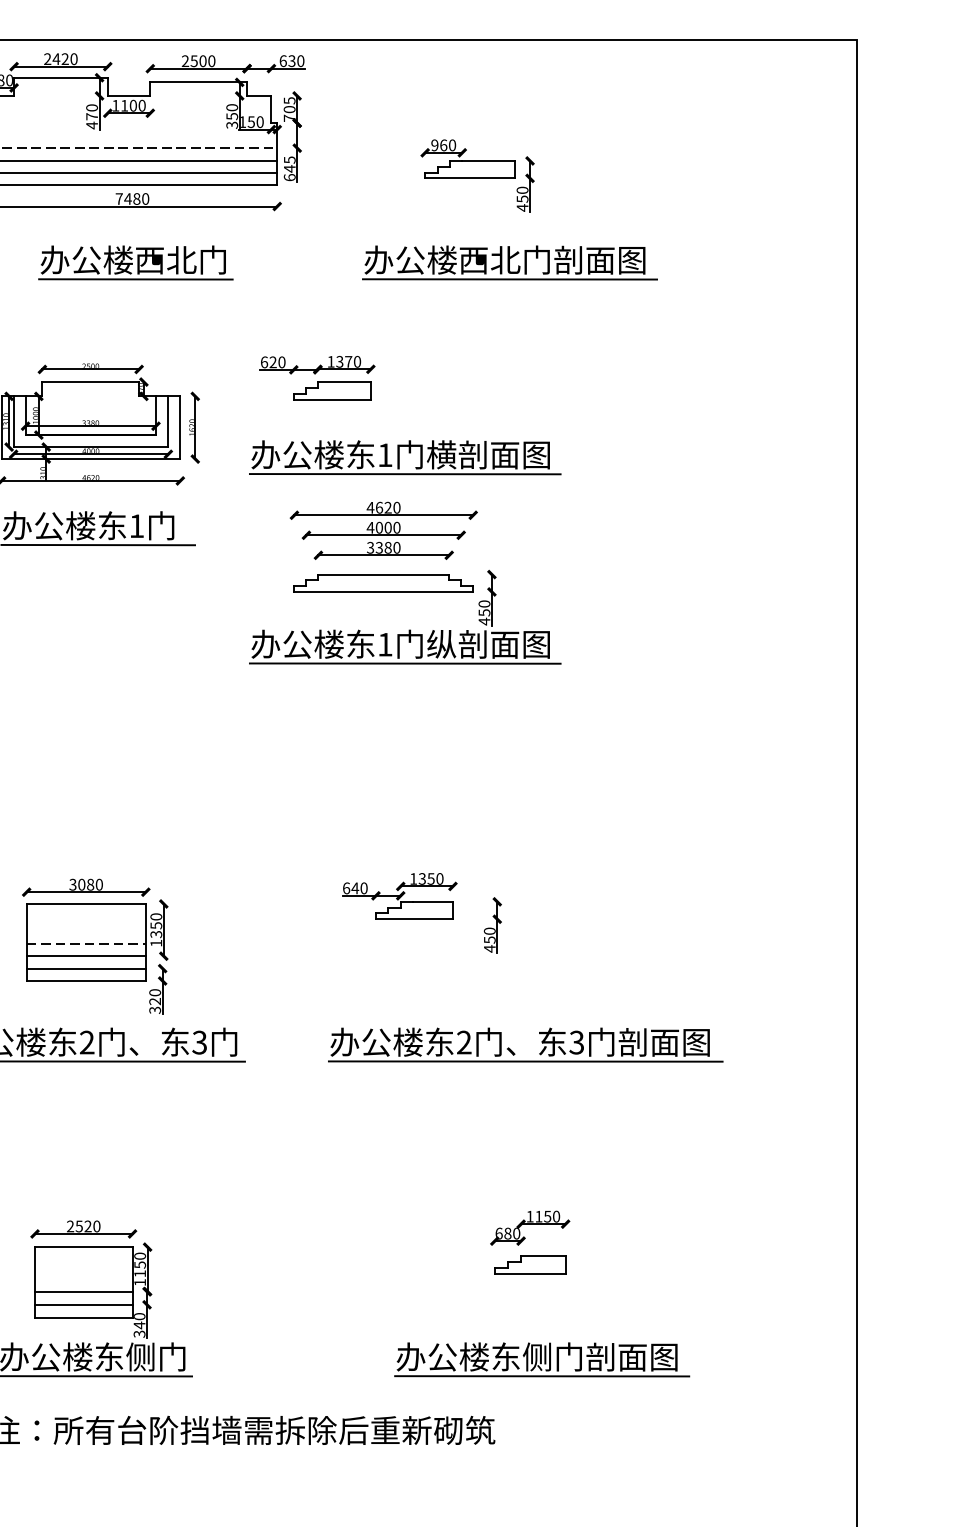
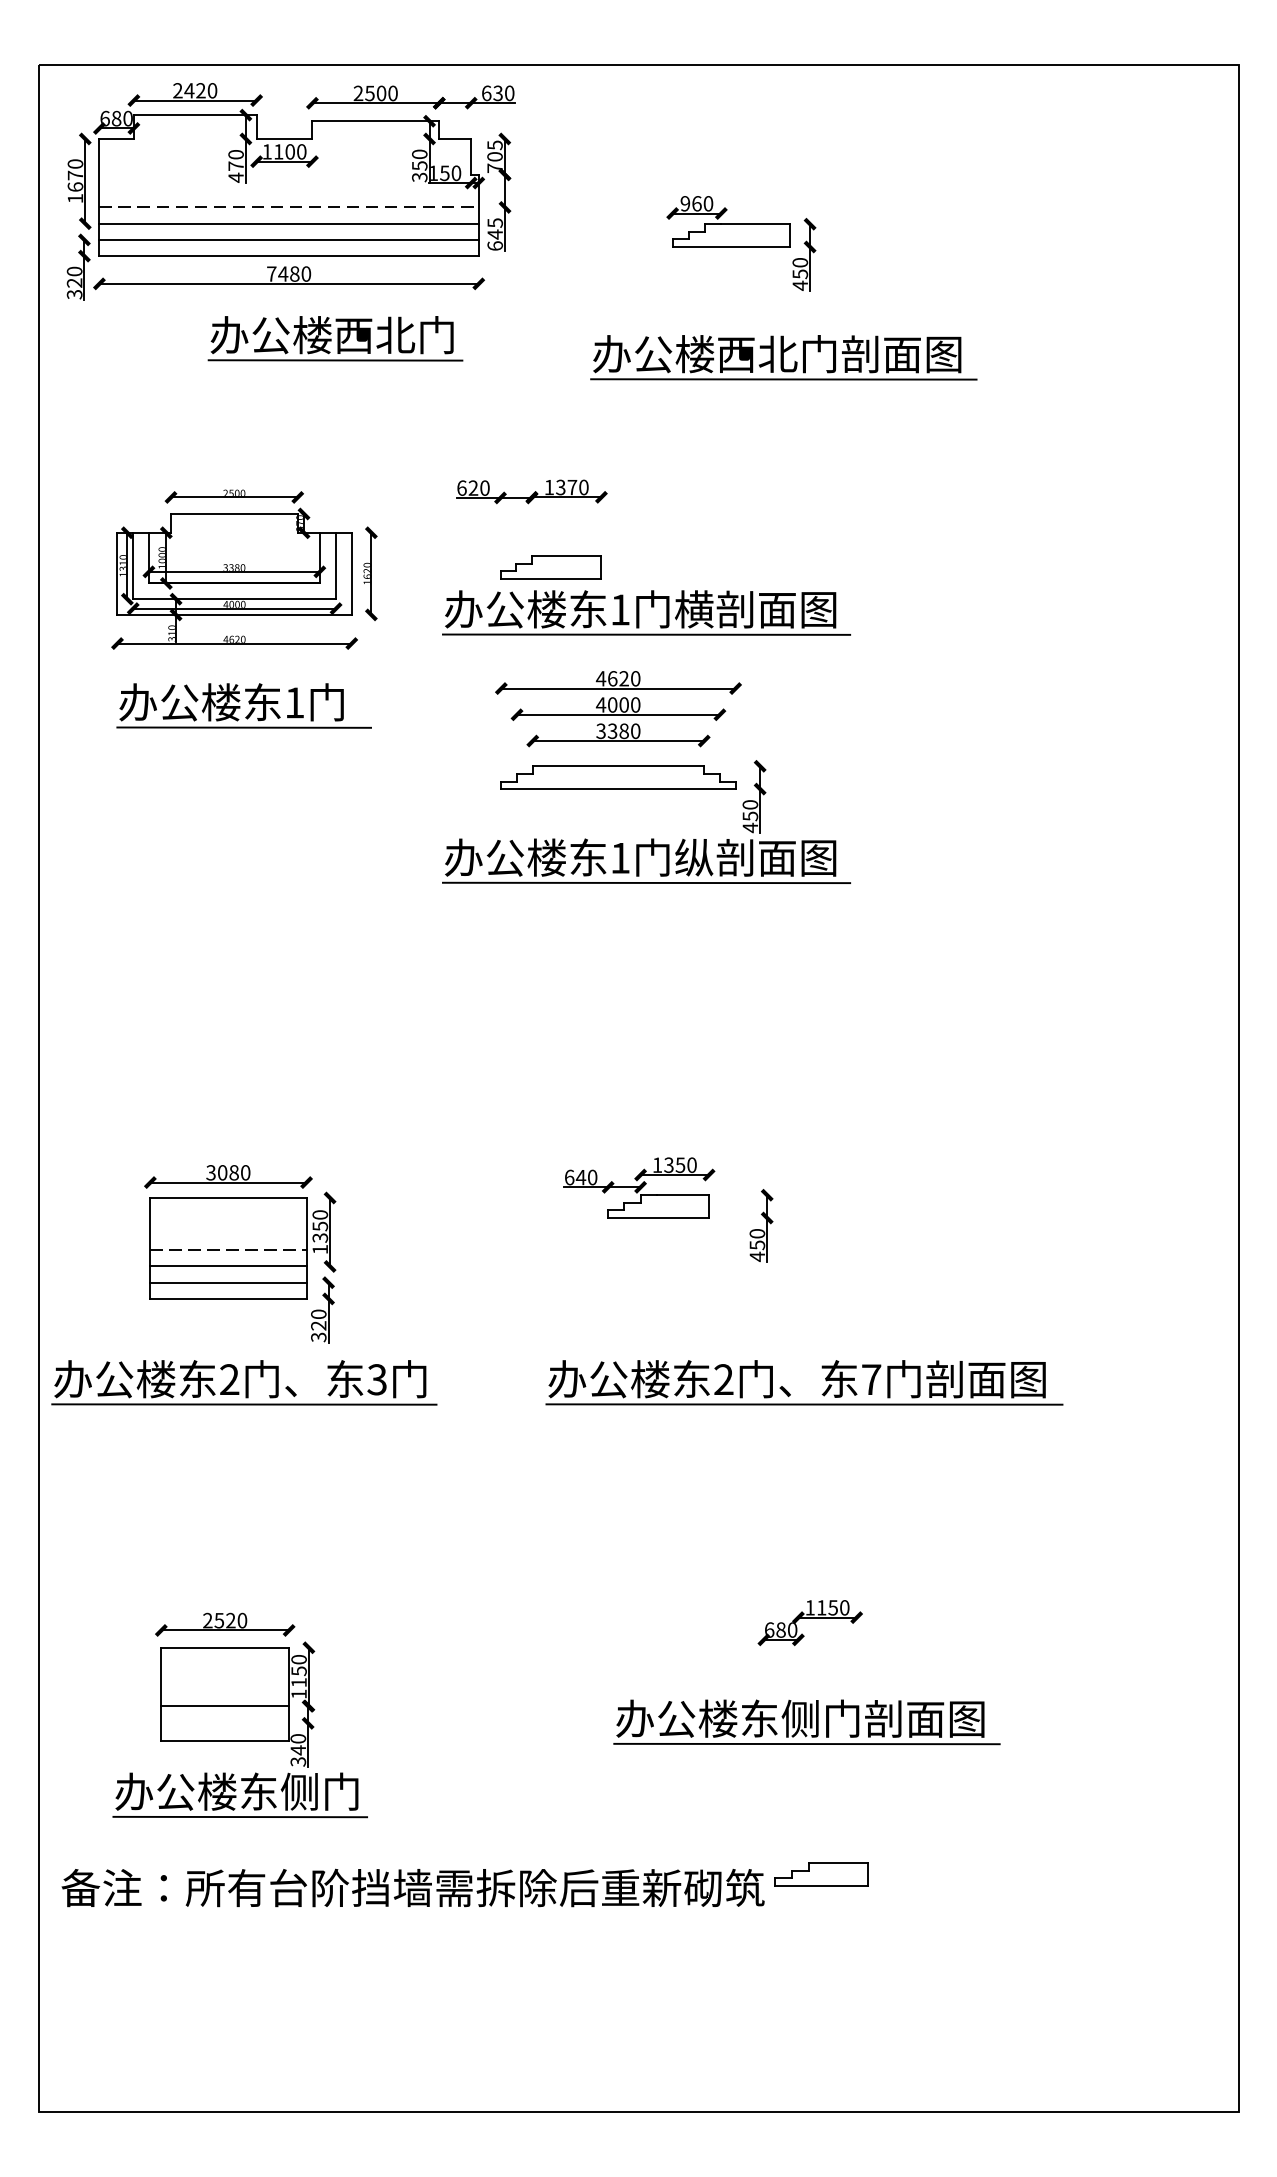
part: (135, 262) -> (335, 338), moved
part: (331, 390) -> (550, 567), moved
text: (576, 1042) -> (871, 1379), 3 -> 7
part: (530, 1265) -> (821, 1874), moved
line: (83, 1304) -> (225, 1723), removed
part: (541, 1359) -> (806, 1722), moved

